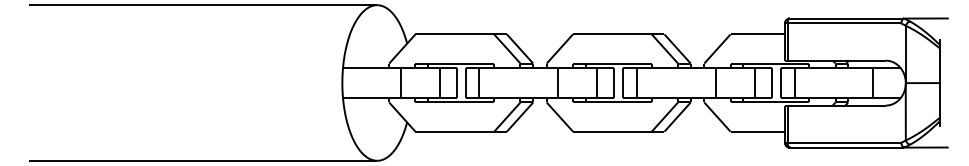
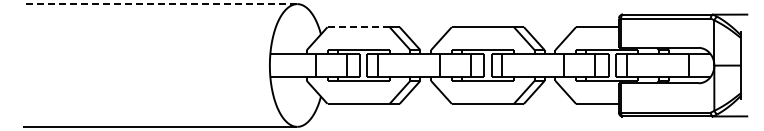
line: (202, 5) -> (159, 4), solid -> dashed
line: (455, 34) -> (359, 27), solid -> dashed

